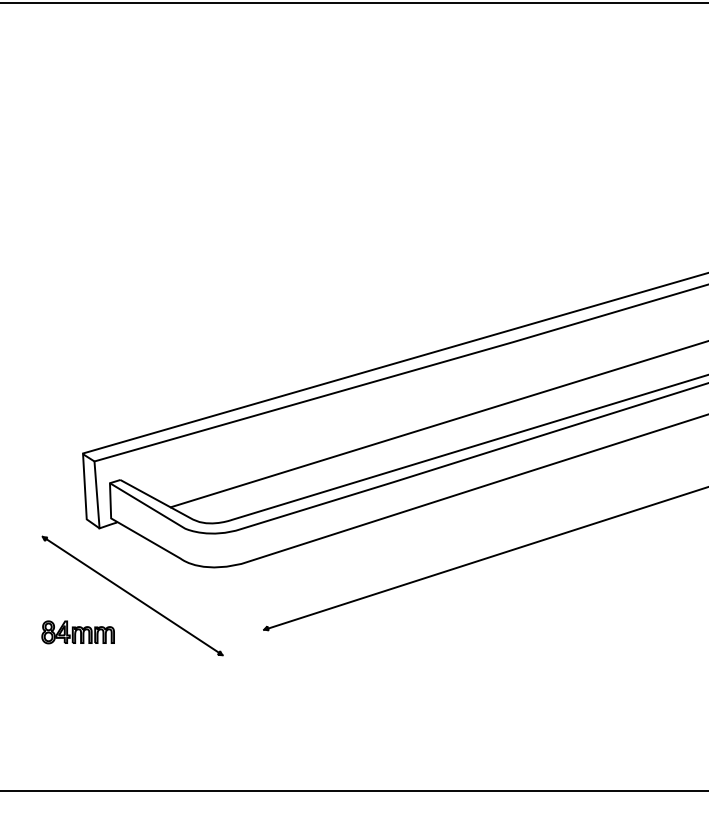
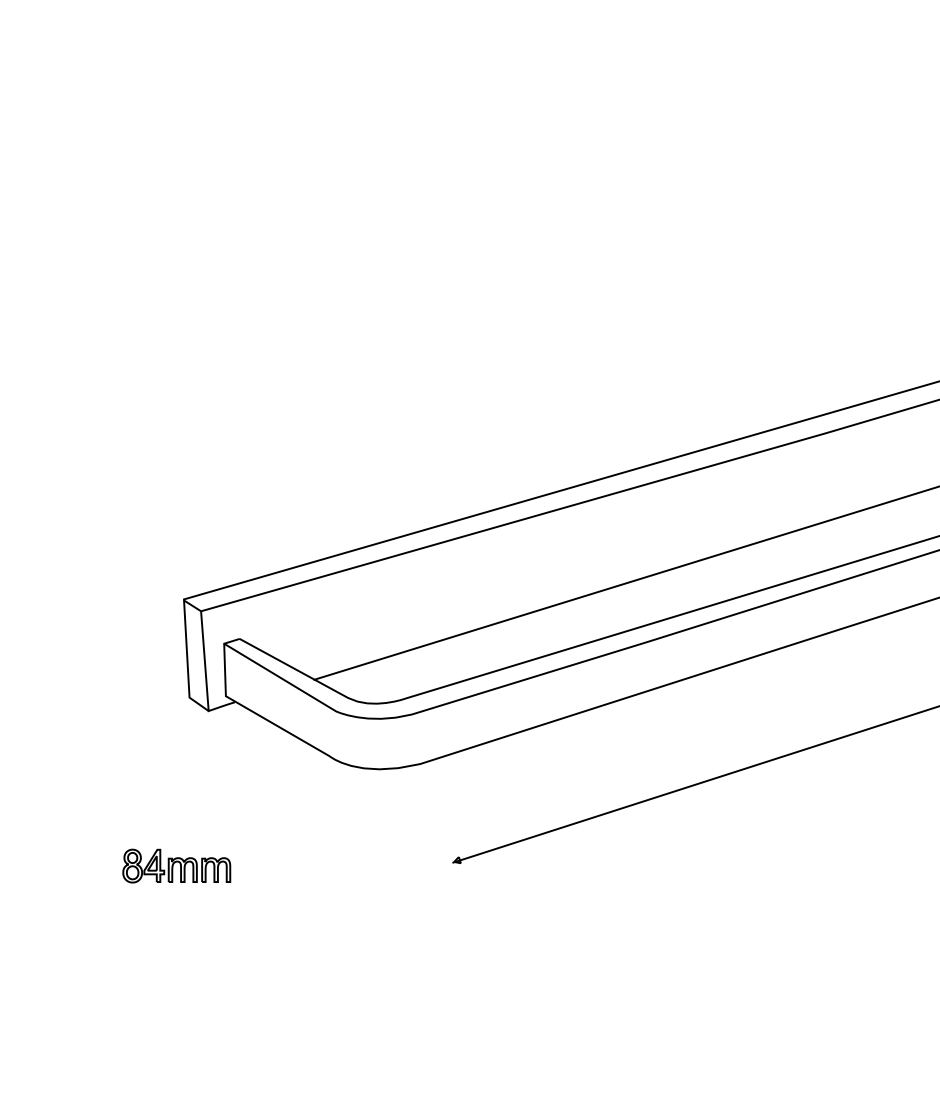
part: (132, 595) -> (257, 811), removed

